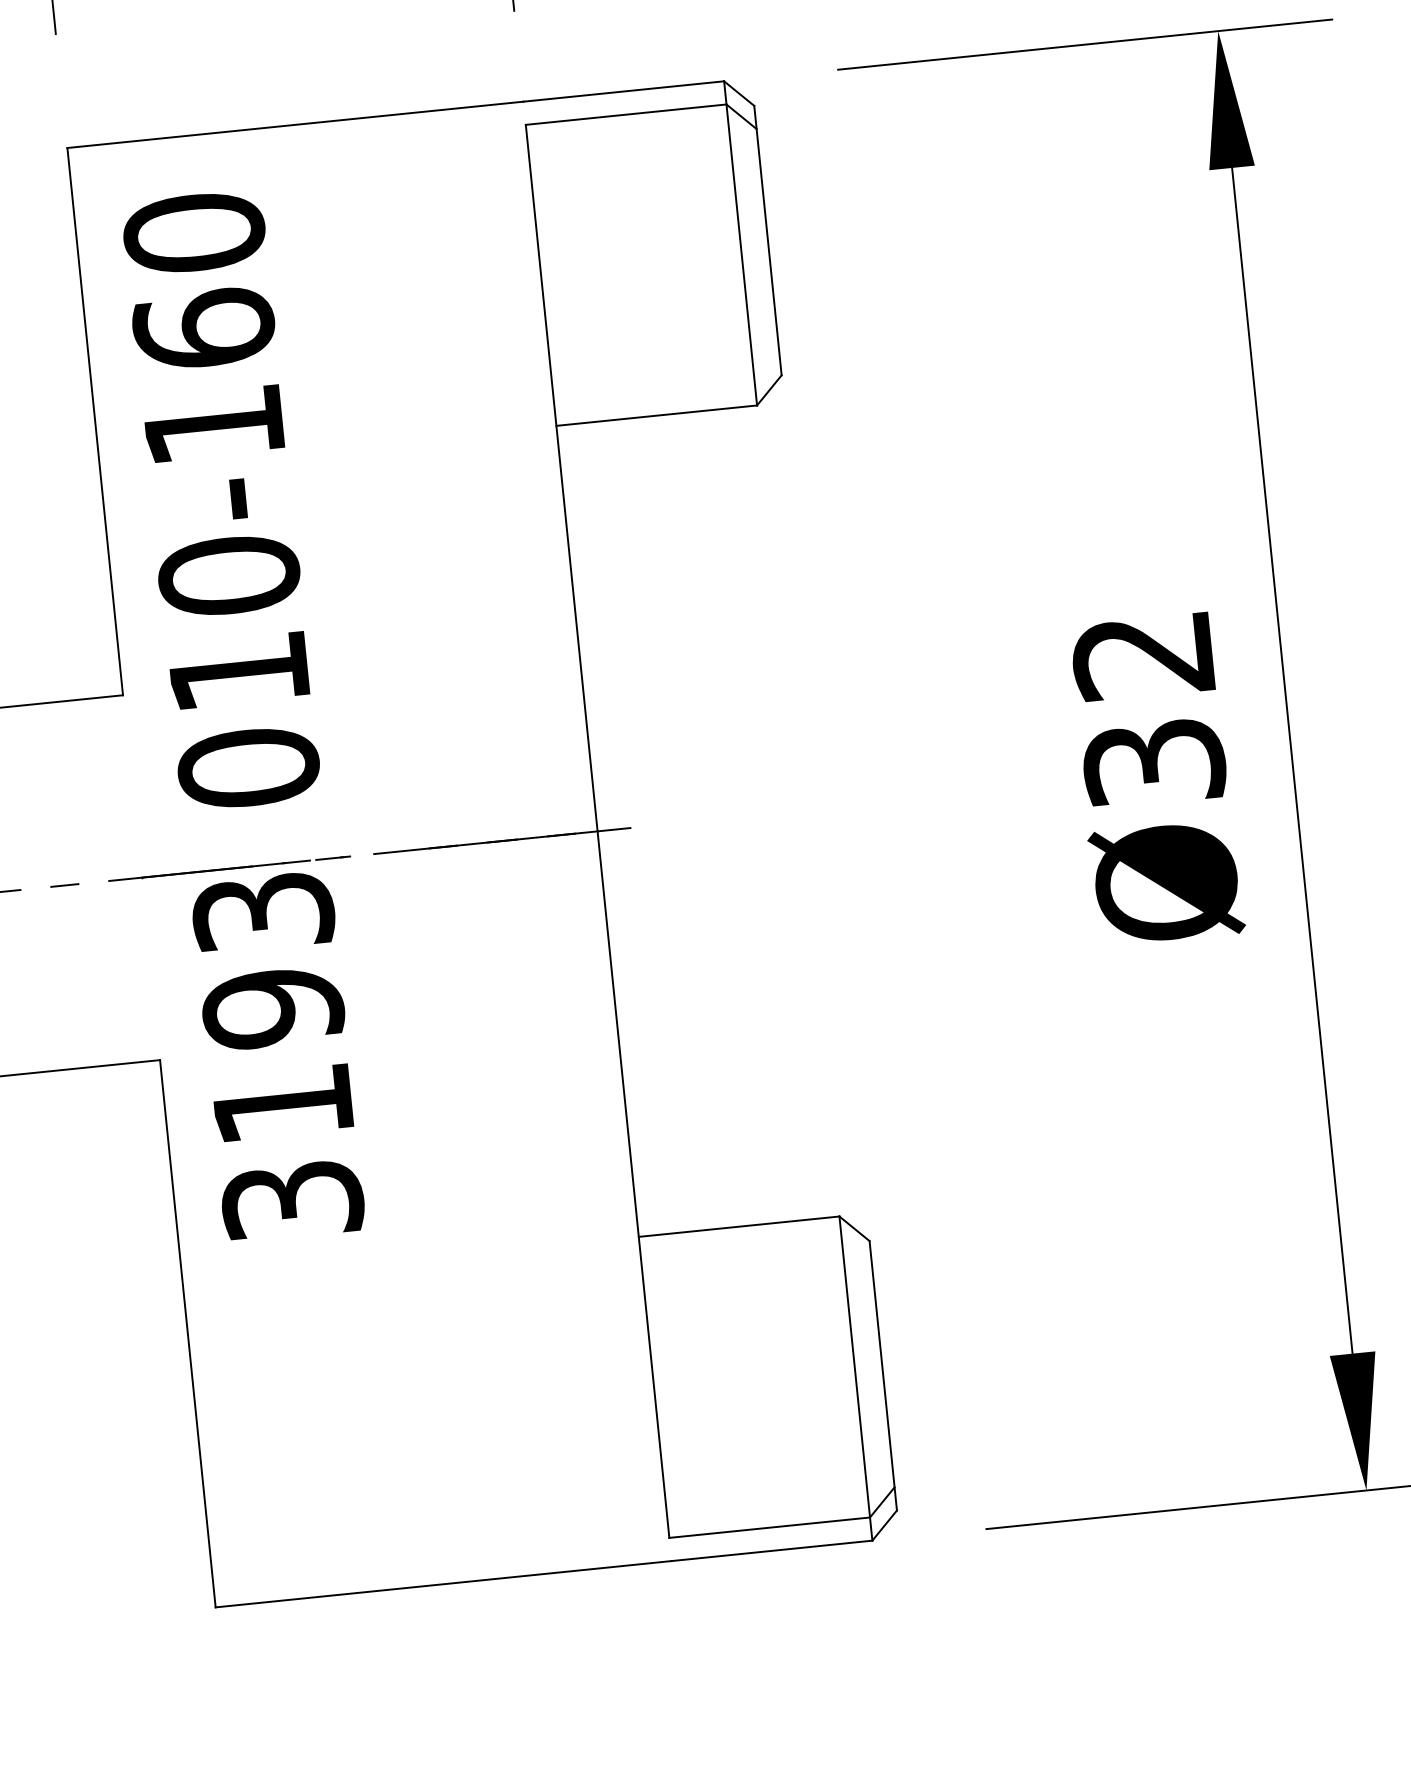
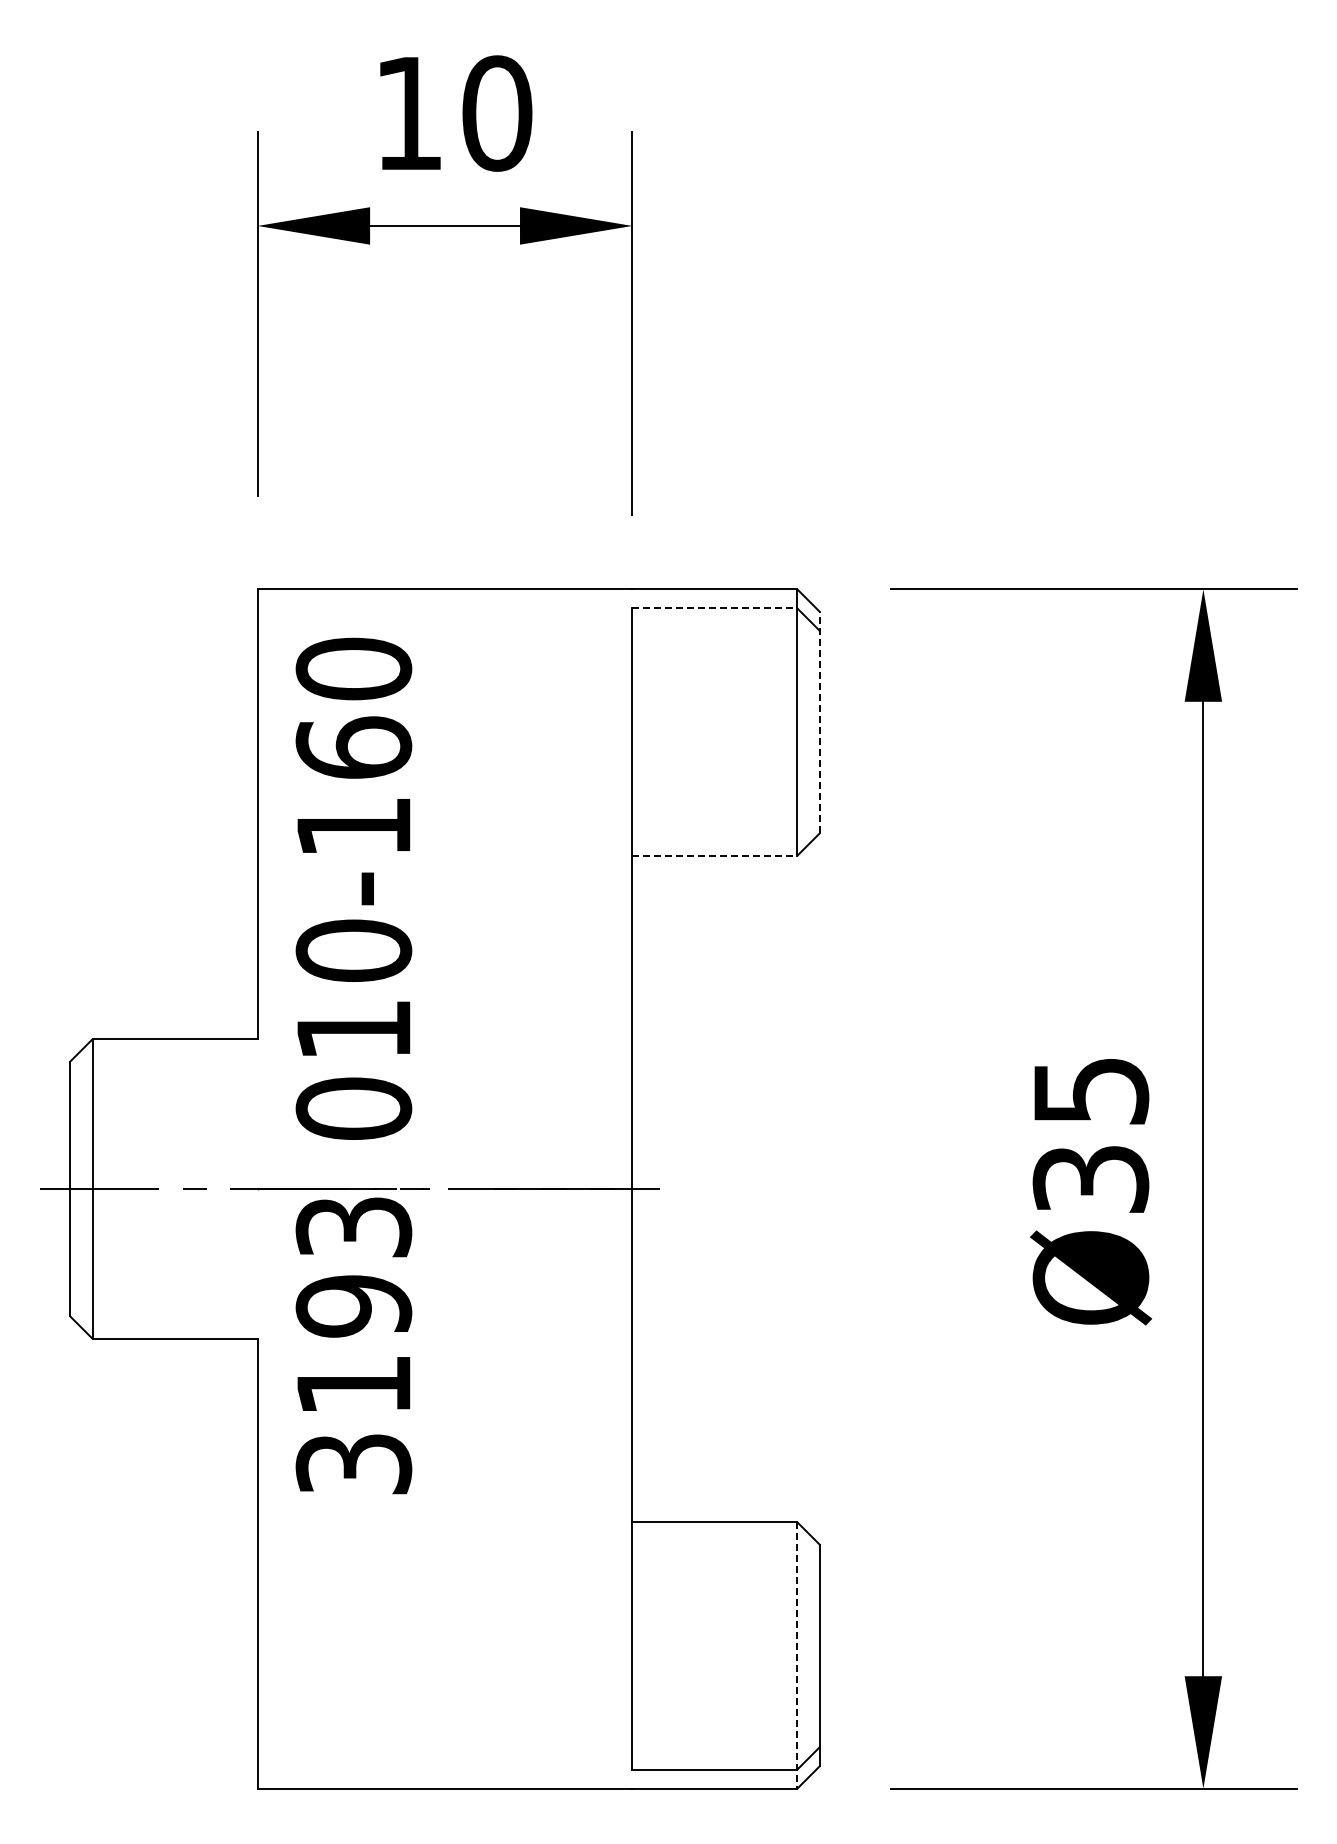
line: (626, 114) -> (715, 608), solid -> dashed
line: (767, 240) -> (819, 722), solid -> dashed
line: (657, 415) -> (715, 855), solid -> dashed
text: (1142, 656) -> (1090, 1091), Ø32 -> Ø35
line: (856, 1378) -> (797, 1655), solid -> dashed

